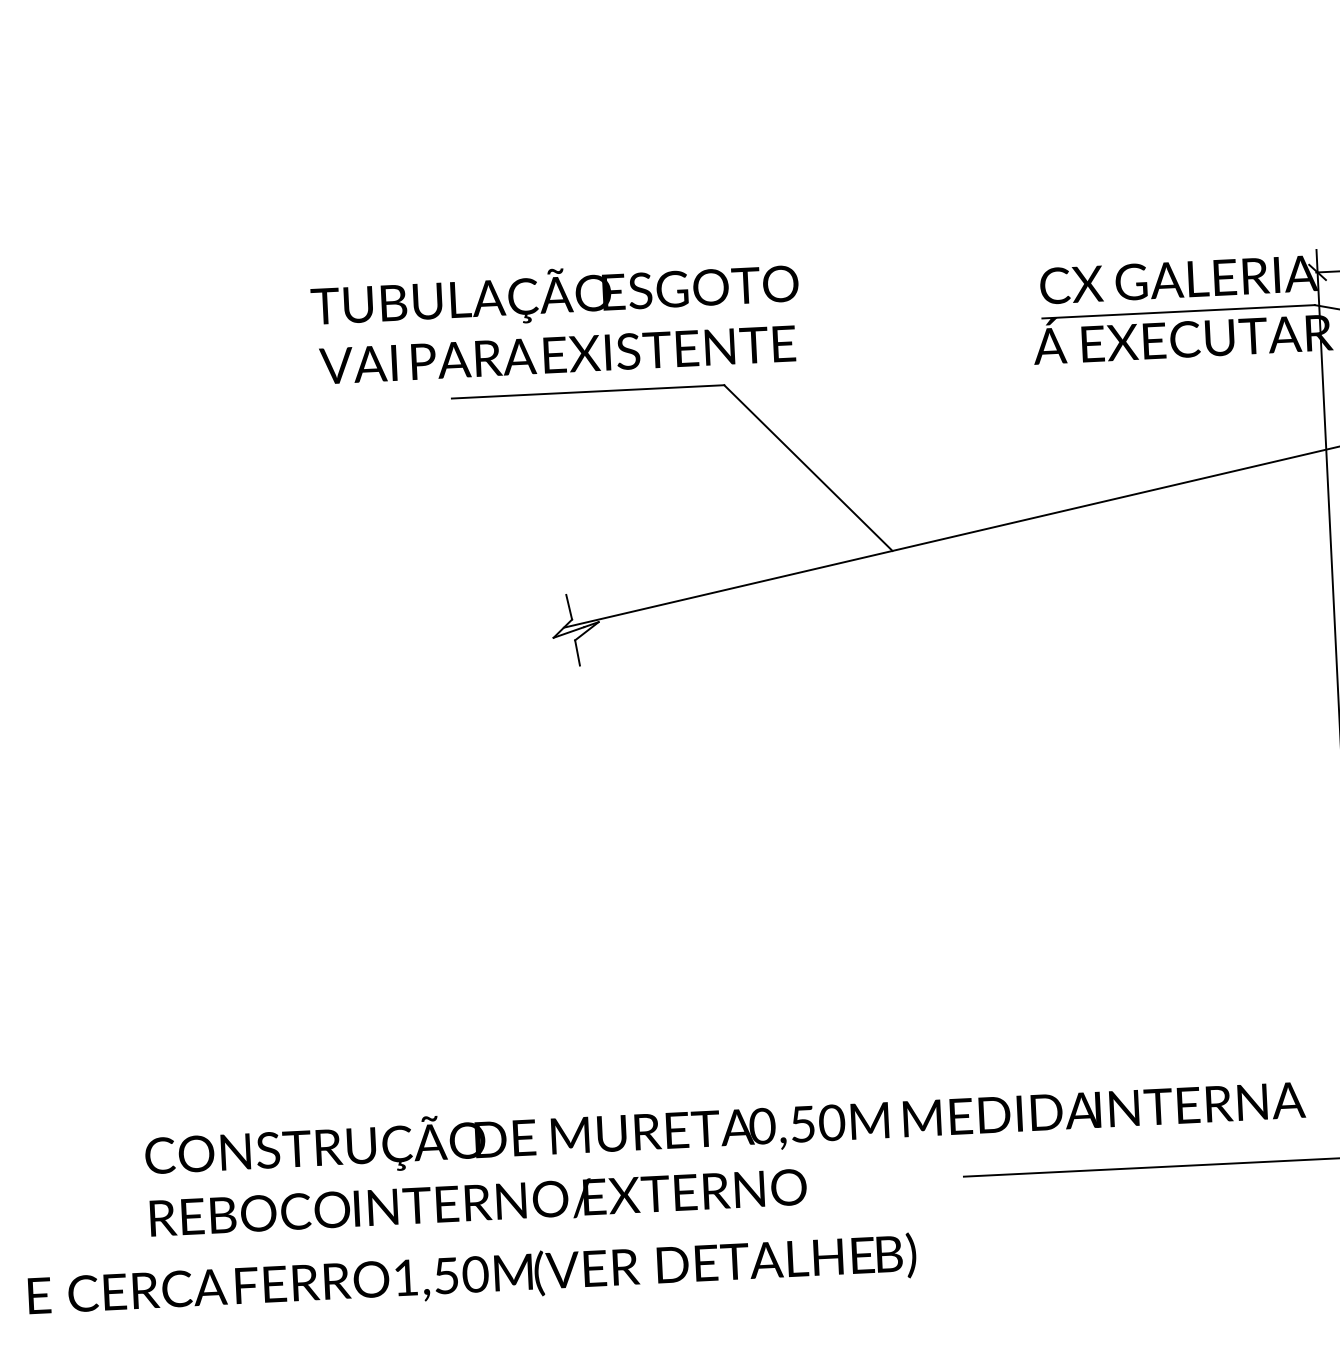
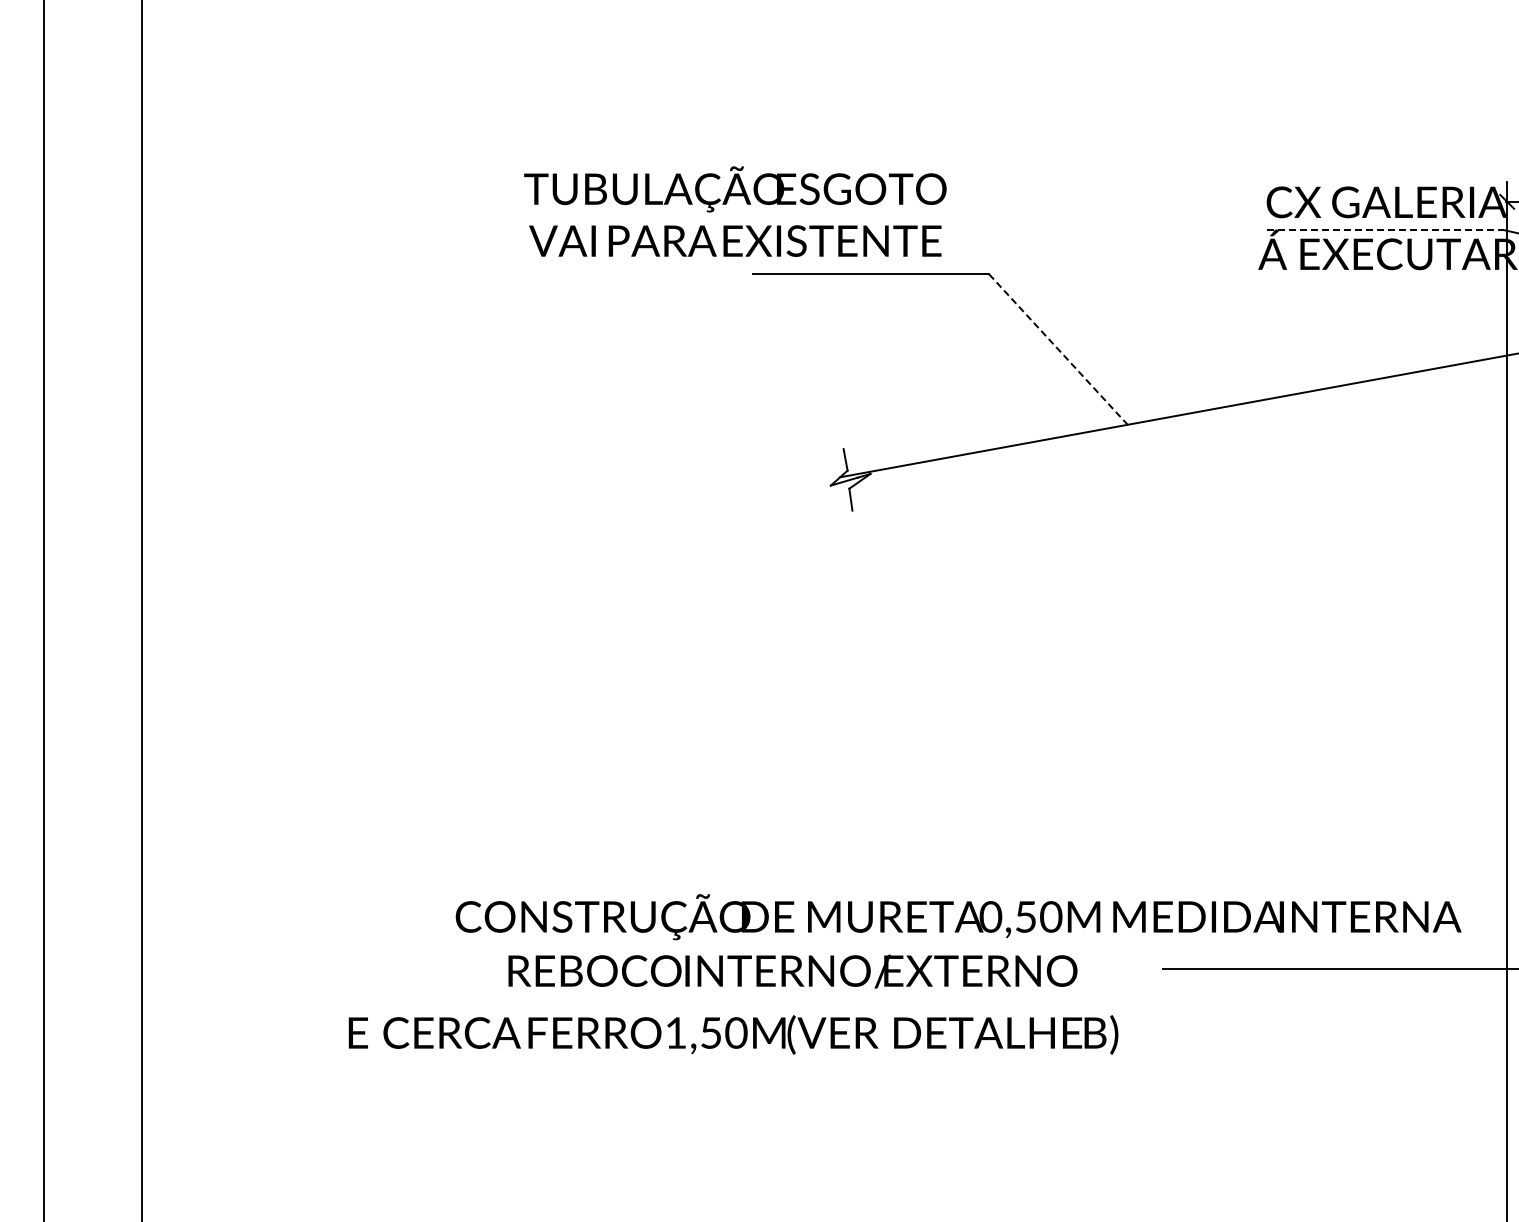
line: (1178, 312) -> (1385, 230), solid -> dashed
text: (556, 320) -> (735, 211), moved
line: (808, 468) -> (1058, 349), solid -> dashed
text: (477, 1203) -> (792, 971), moved

